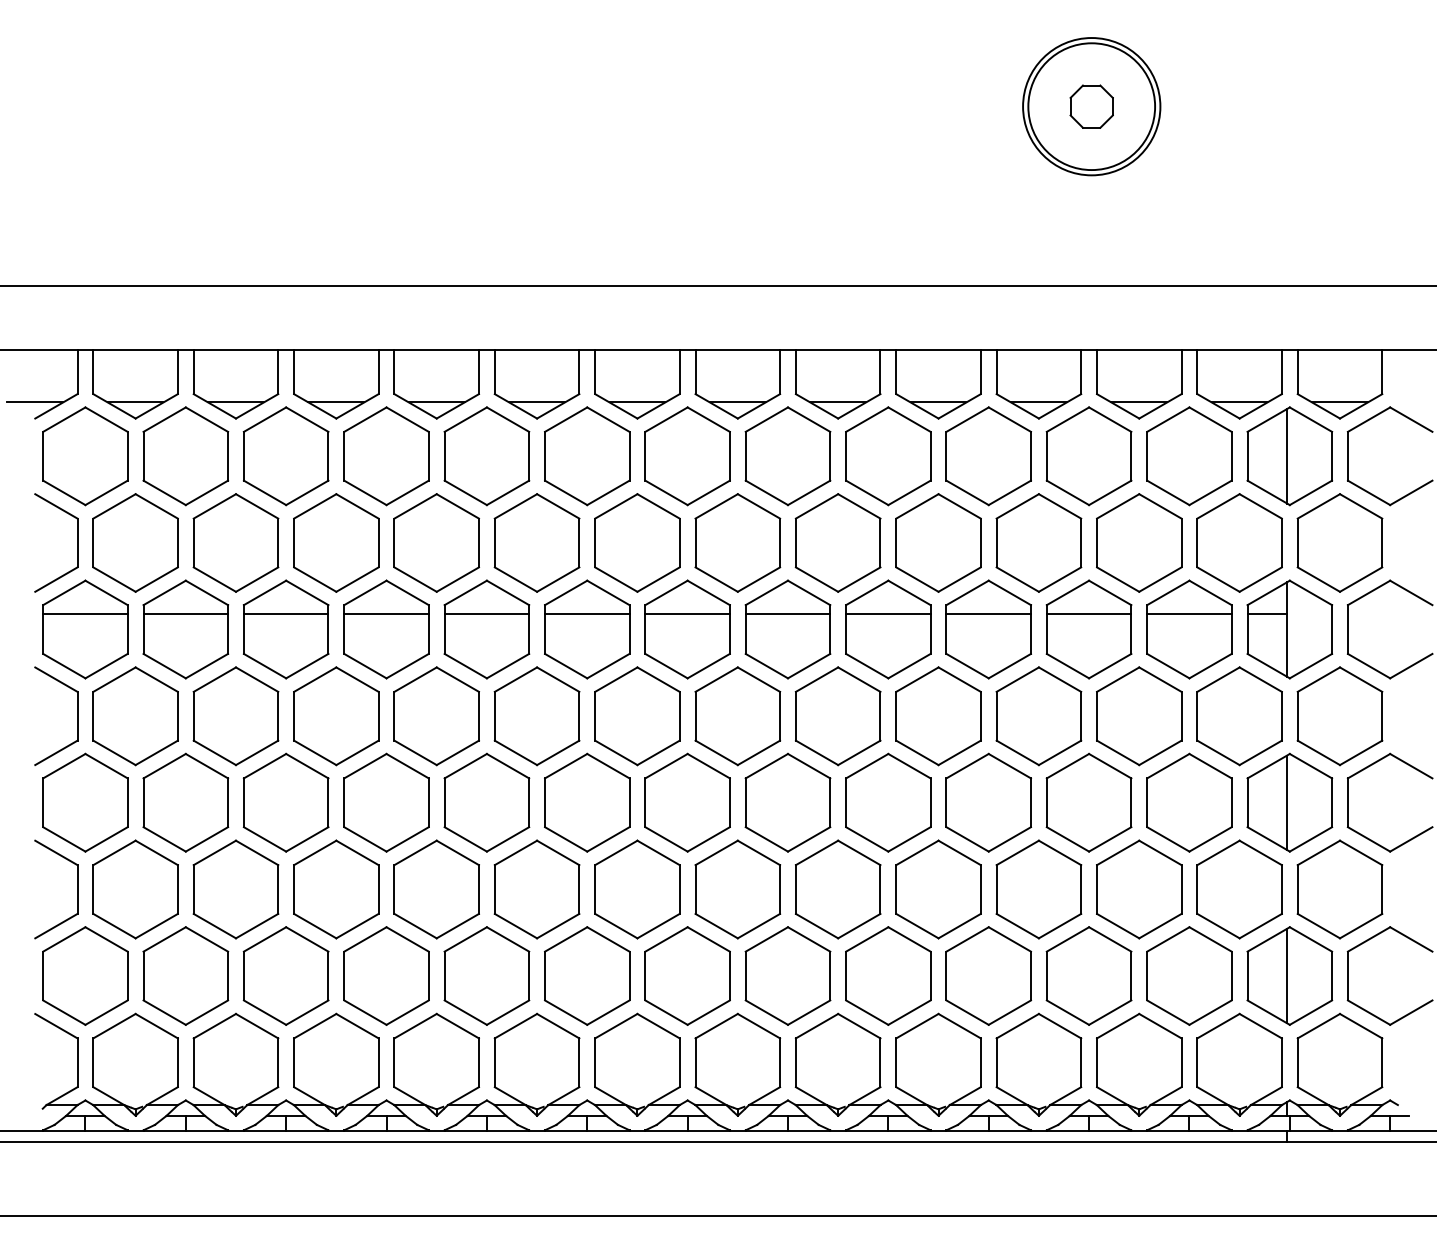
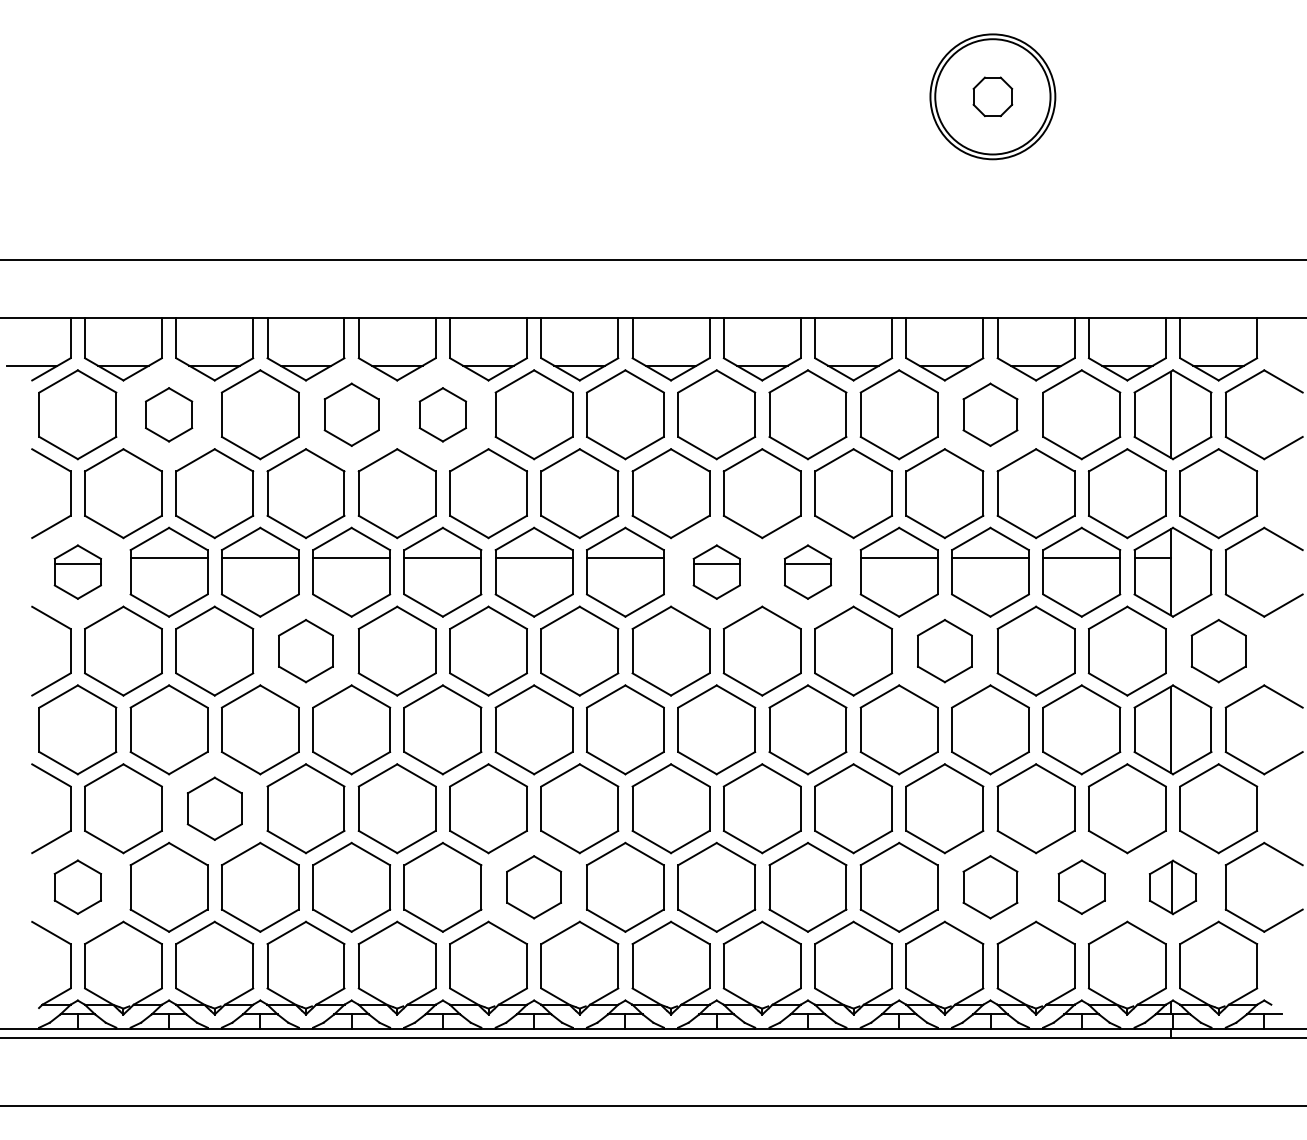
part: (185, 455) -> (168, 414), size x0.6
part: (386, 455) -> (351, 414), size x0.7
part: (486, 455) -> (442, 414), size x0.6
part: (1089, 455) -> (990, 414), size x0.7
part: (85, 628) -> (77, 571), size x0.6
part: (787, 628) -> (716, 571), size x0.6
part: (887, 628) -> (807, 571), size x0.6
part: (335, 715) -> (305, 650), size x0.7
part: (1038, 715) -> (944, 650), size x0.7
part: (1339, 715) -> (1218, 650), size x0.7
part: (235, 889) -> (214, 808), size x0.7
part: (85, 975) -> (77, 886), size x0.6
part: (586, 975) -> (533, 886), size x0.7
part: (1089, 975) -> (990, 886), size x0.7
part: (1189, 975) -> (1081, 886), size x0.6
part: (1289, 976) -> (1172, 887), size x0.6

